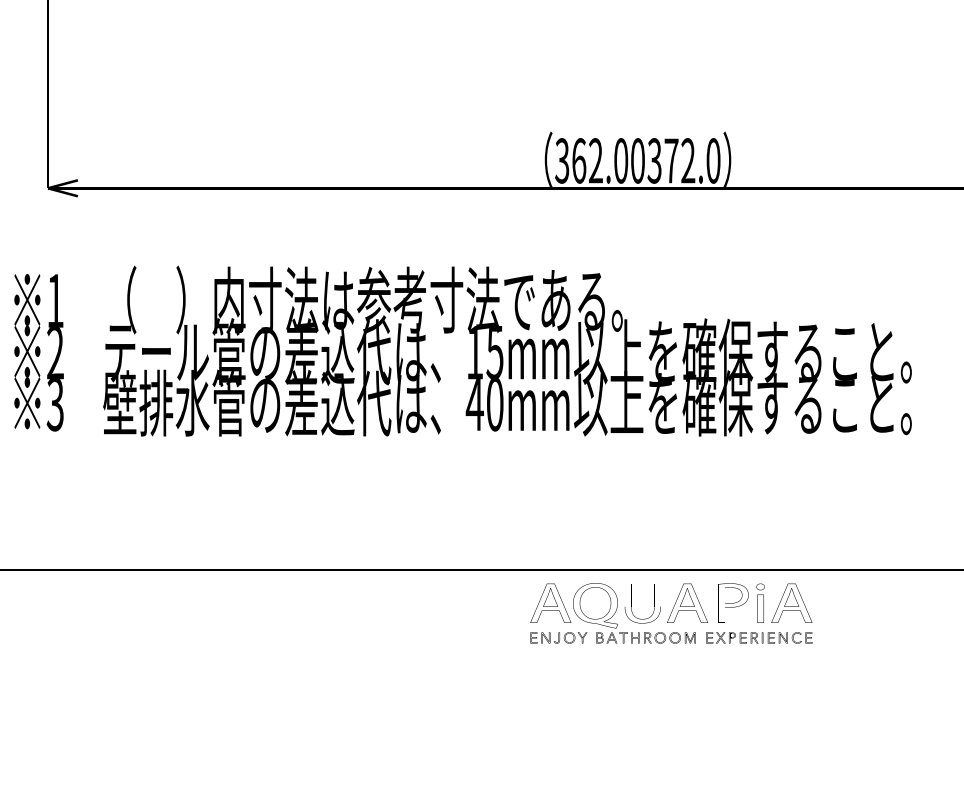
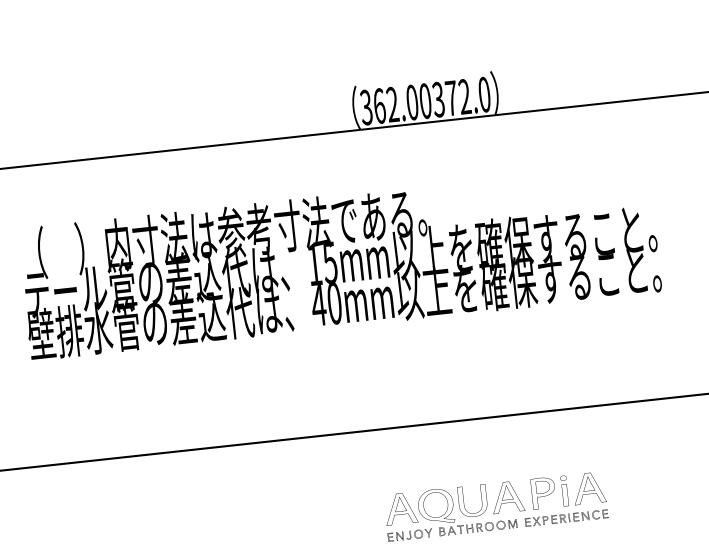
part: (671, 613) -> (496, 506), moved

